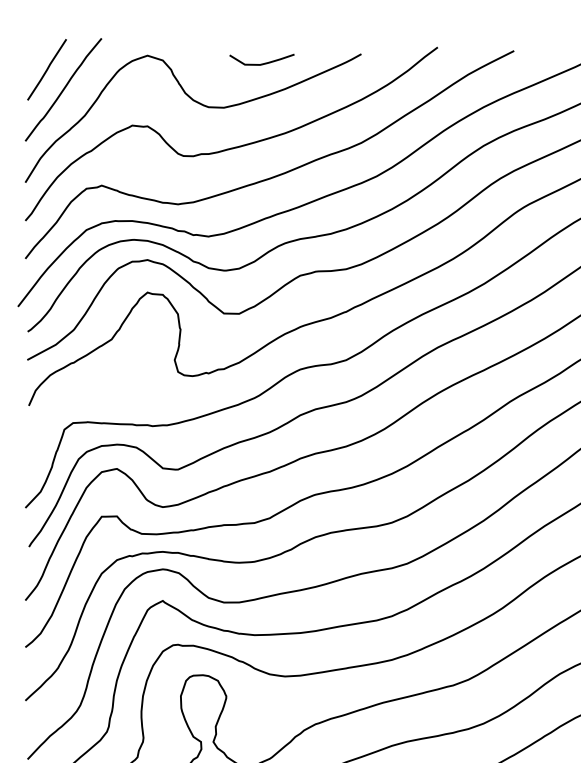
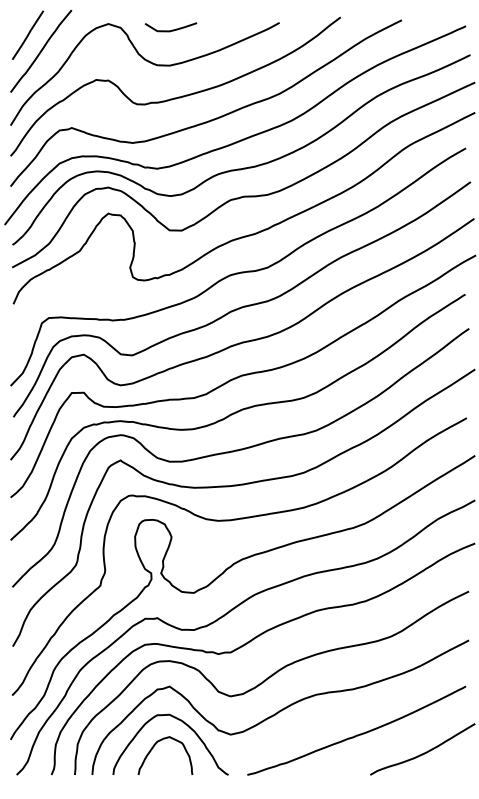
curve: (263, 62) -> (172, 29), moved

